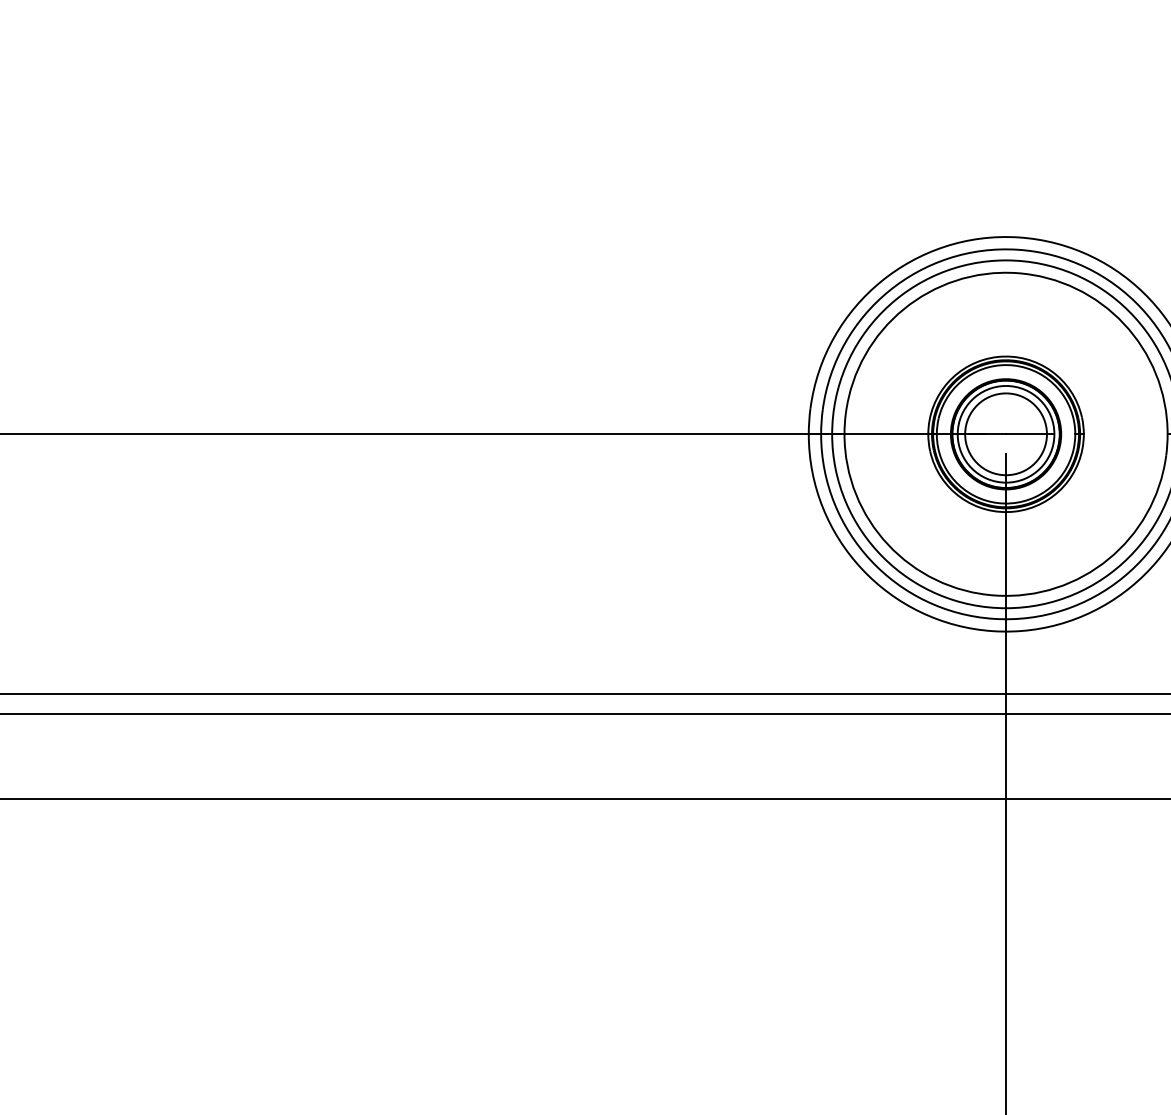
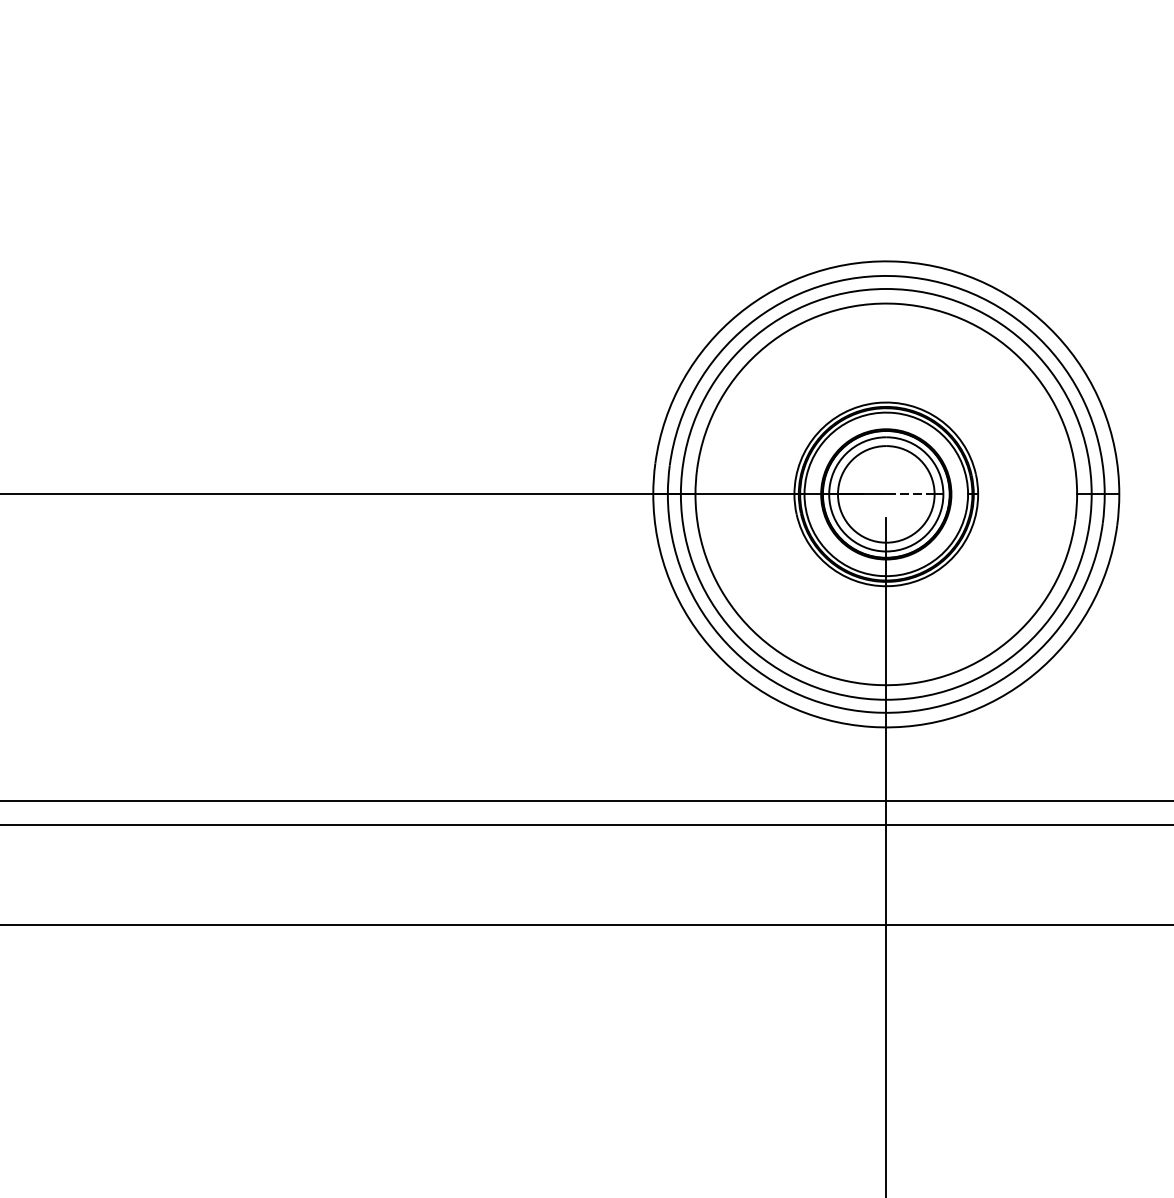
line: (1026, 434) -> (910, 494), solid -> dashed

